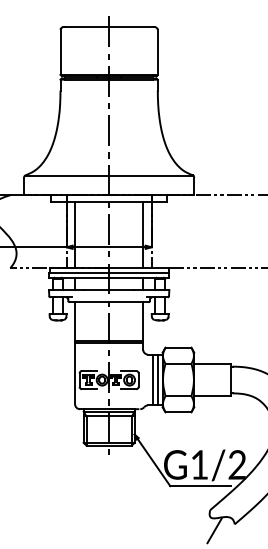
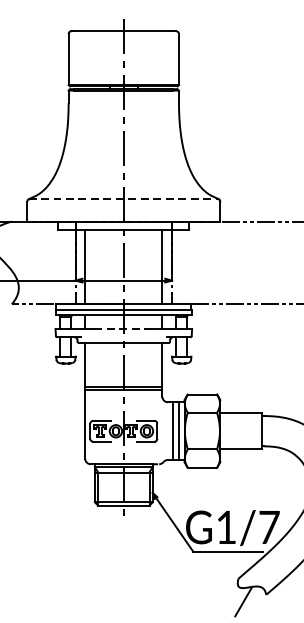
line: (109, 175) -> (124, 199), solid -> dashed
line: (108, 290) -> (123, 329), solid -> dashed
text: (237, 464) -> (269, 526), G1/2 -> G1/7

